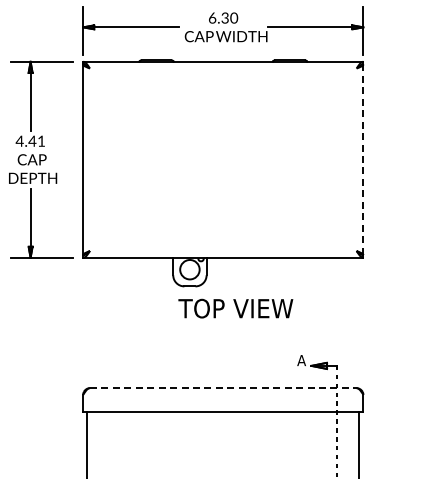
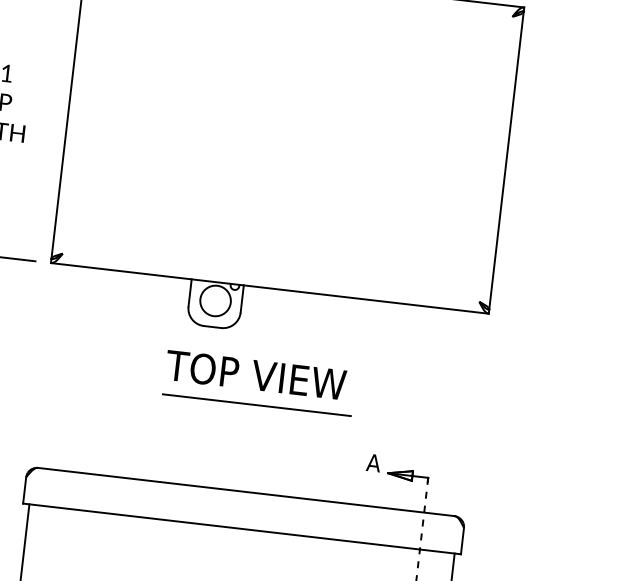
line: (363, 160) -> (506, 161), dashed -> solid
text: (235, 308) -> (255, 374), moved
line: (223, 332) -> (256, 405), added
line: (223, 388) -> (246, 492), dashed -> solid

